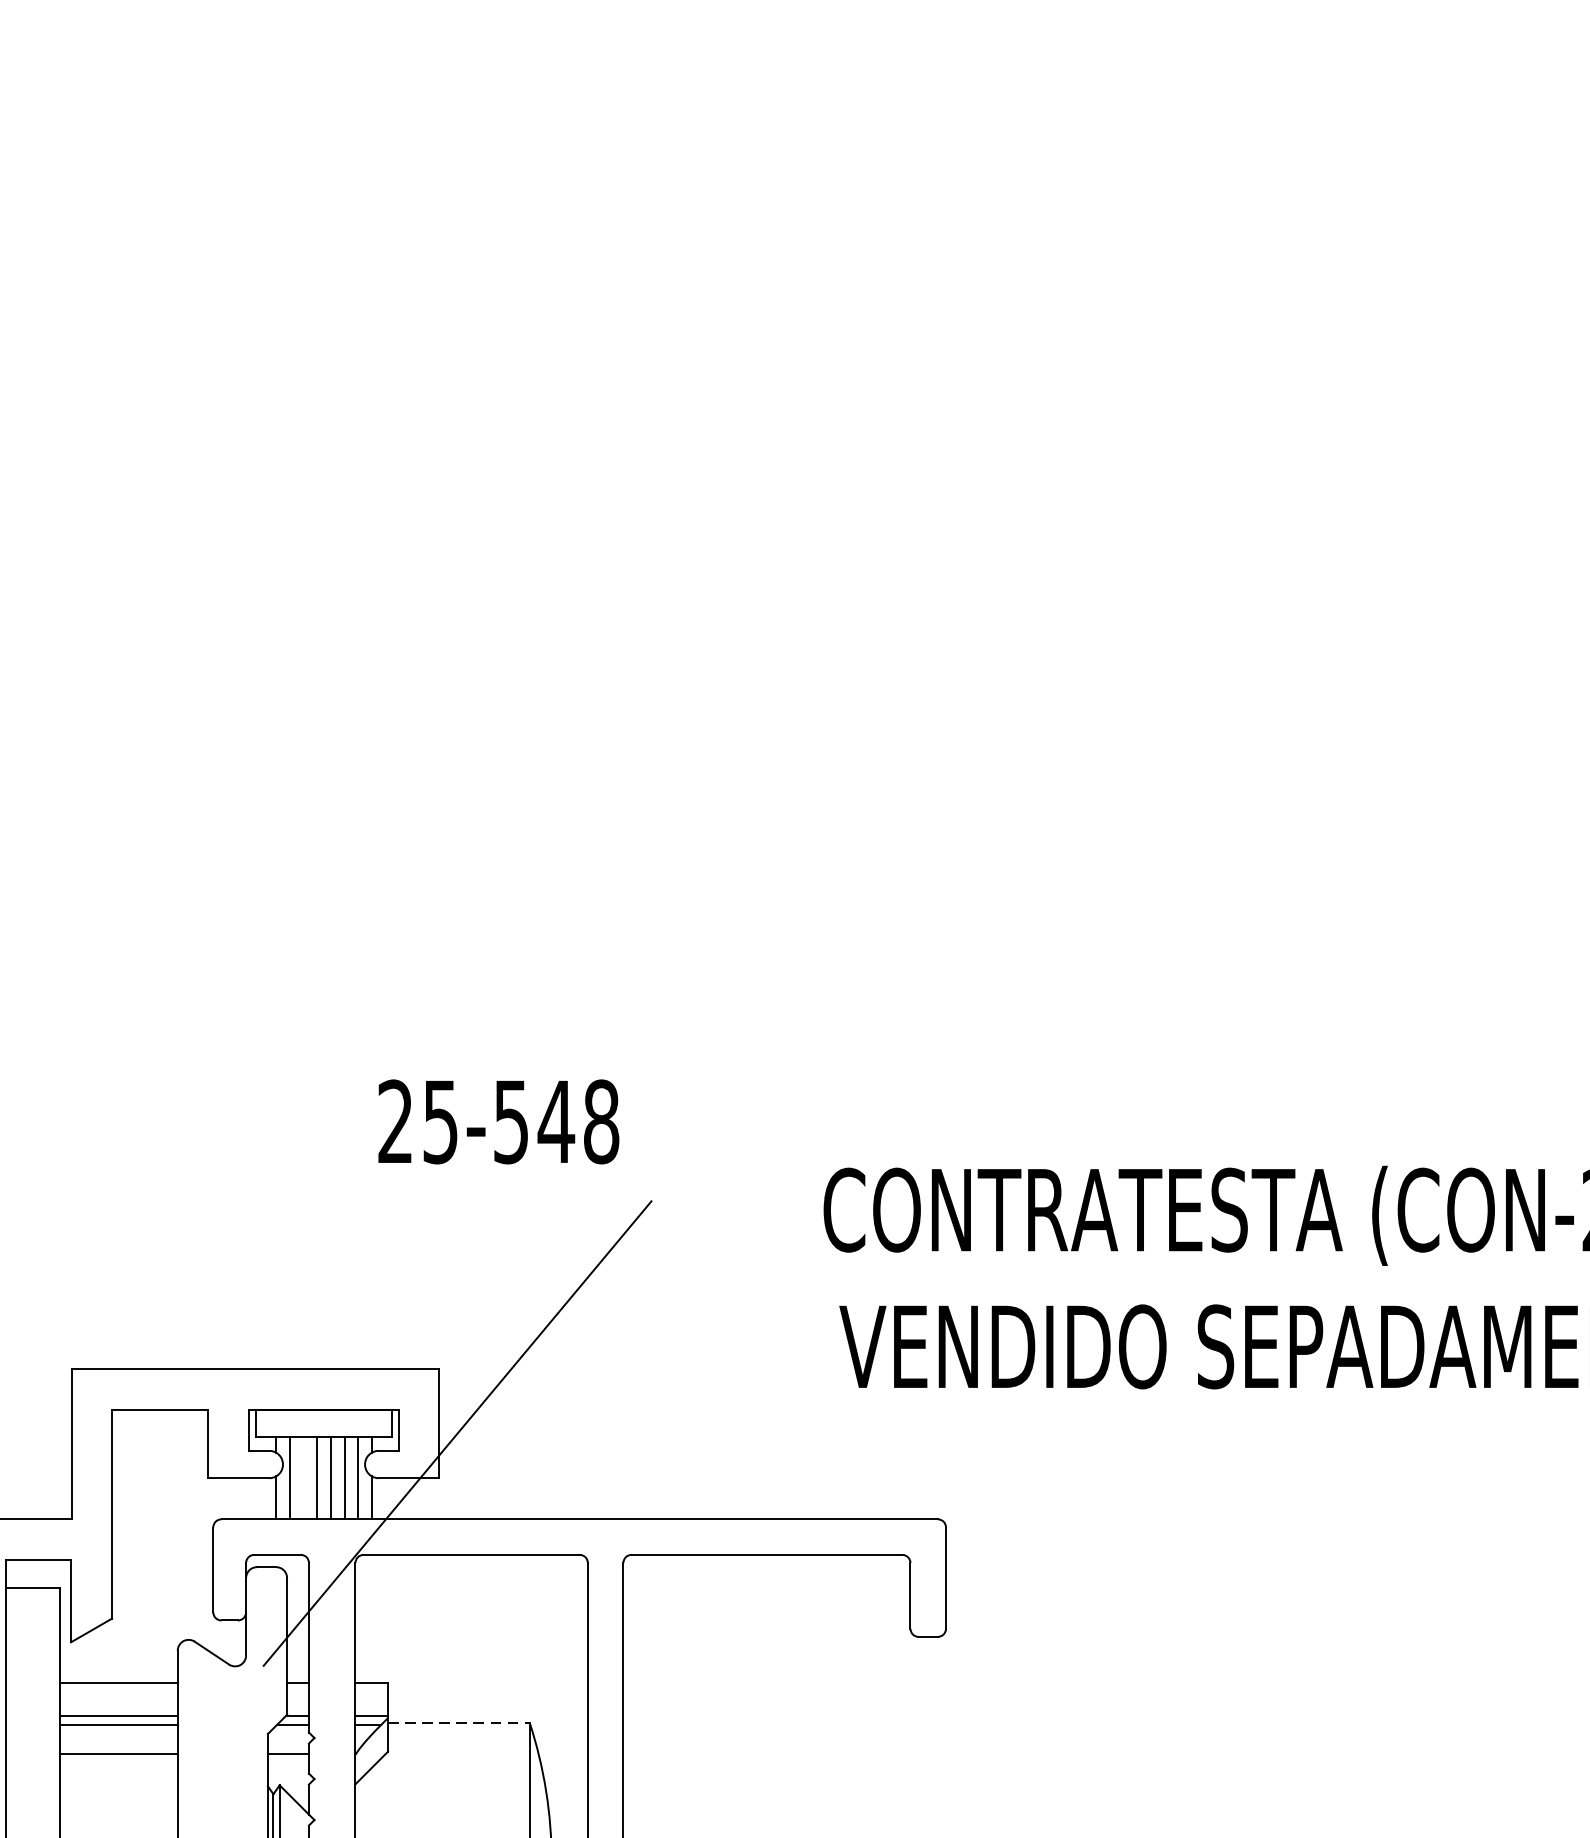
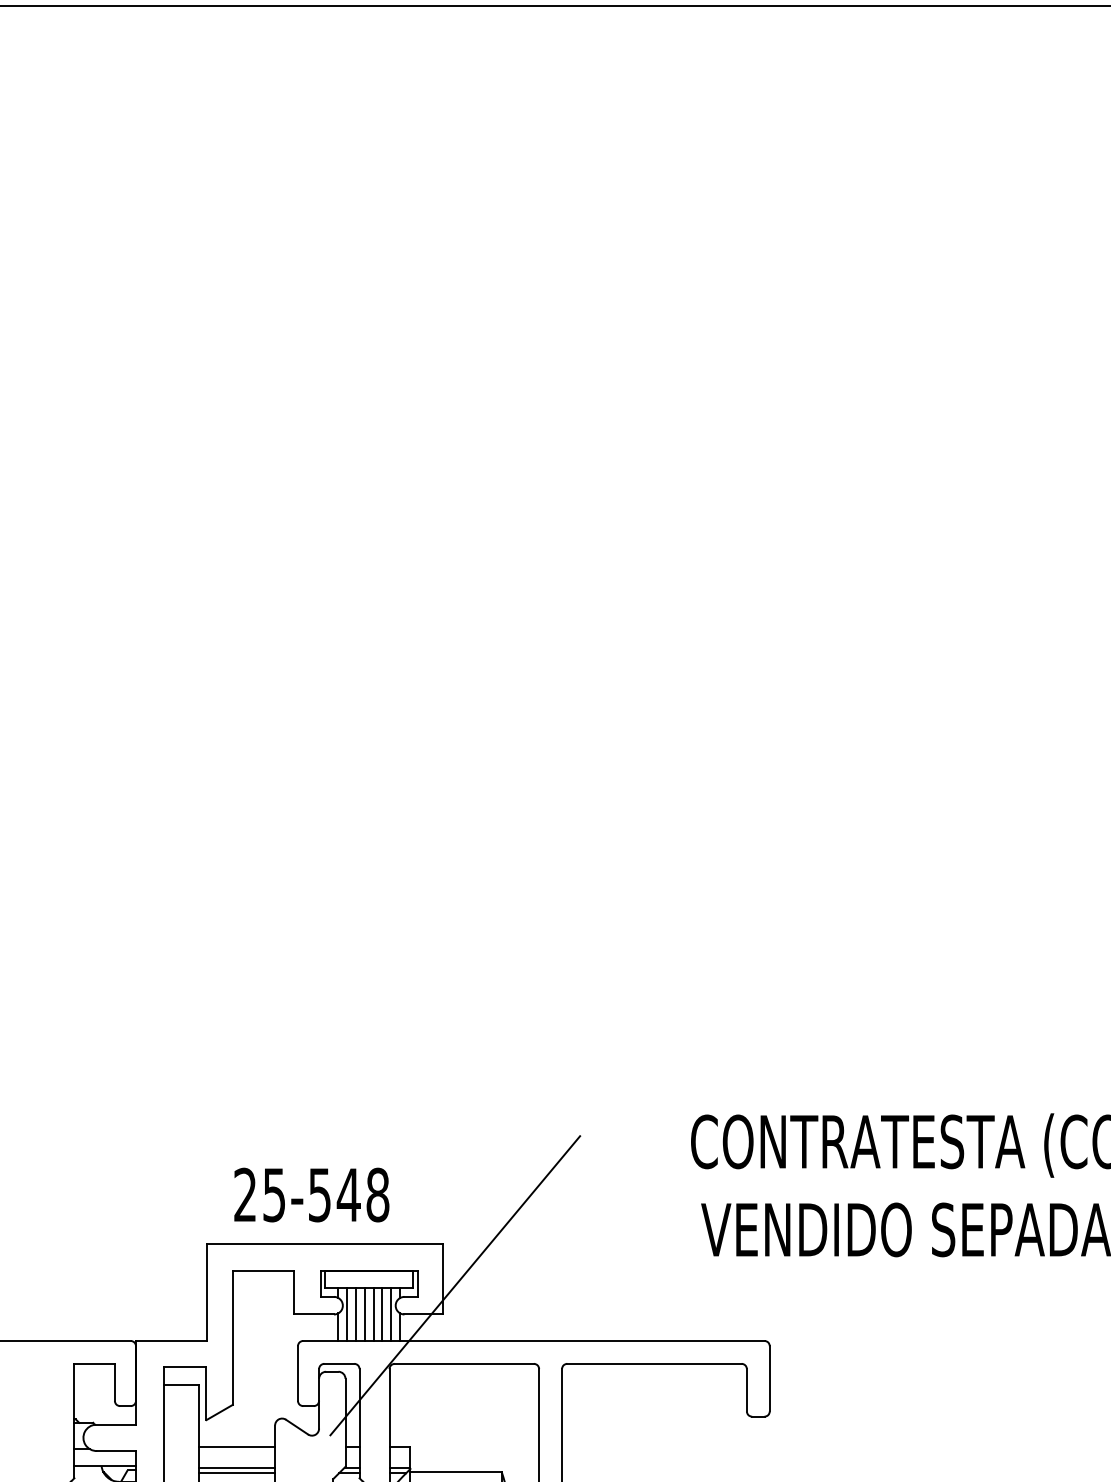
text: (498, 1121) -> (311, 1194), moved
line: (304, 1478) -> (356, 1314), added
line: (459, 1723) -> (456, 1472), dashed -> solid

